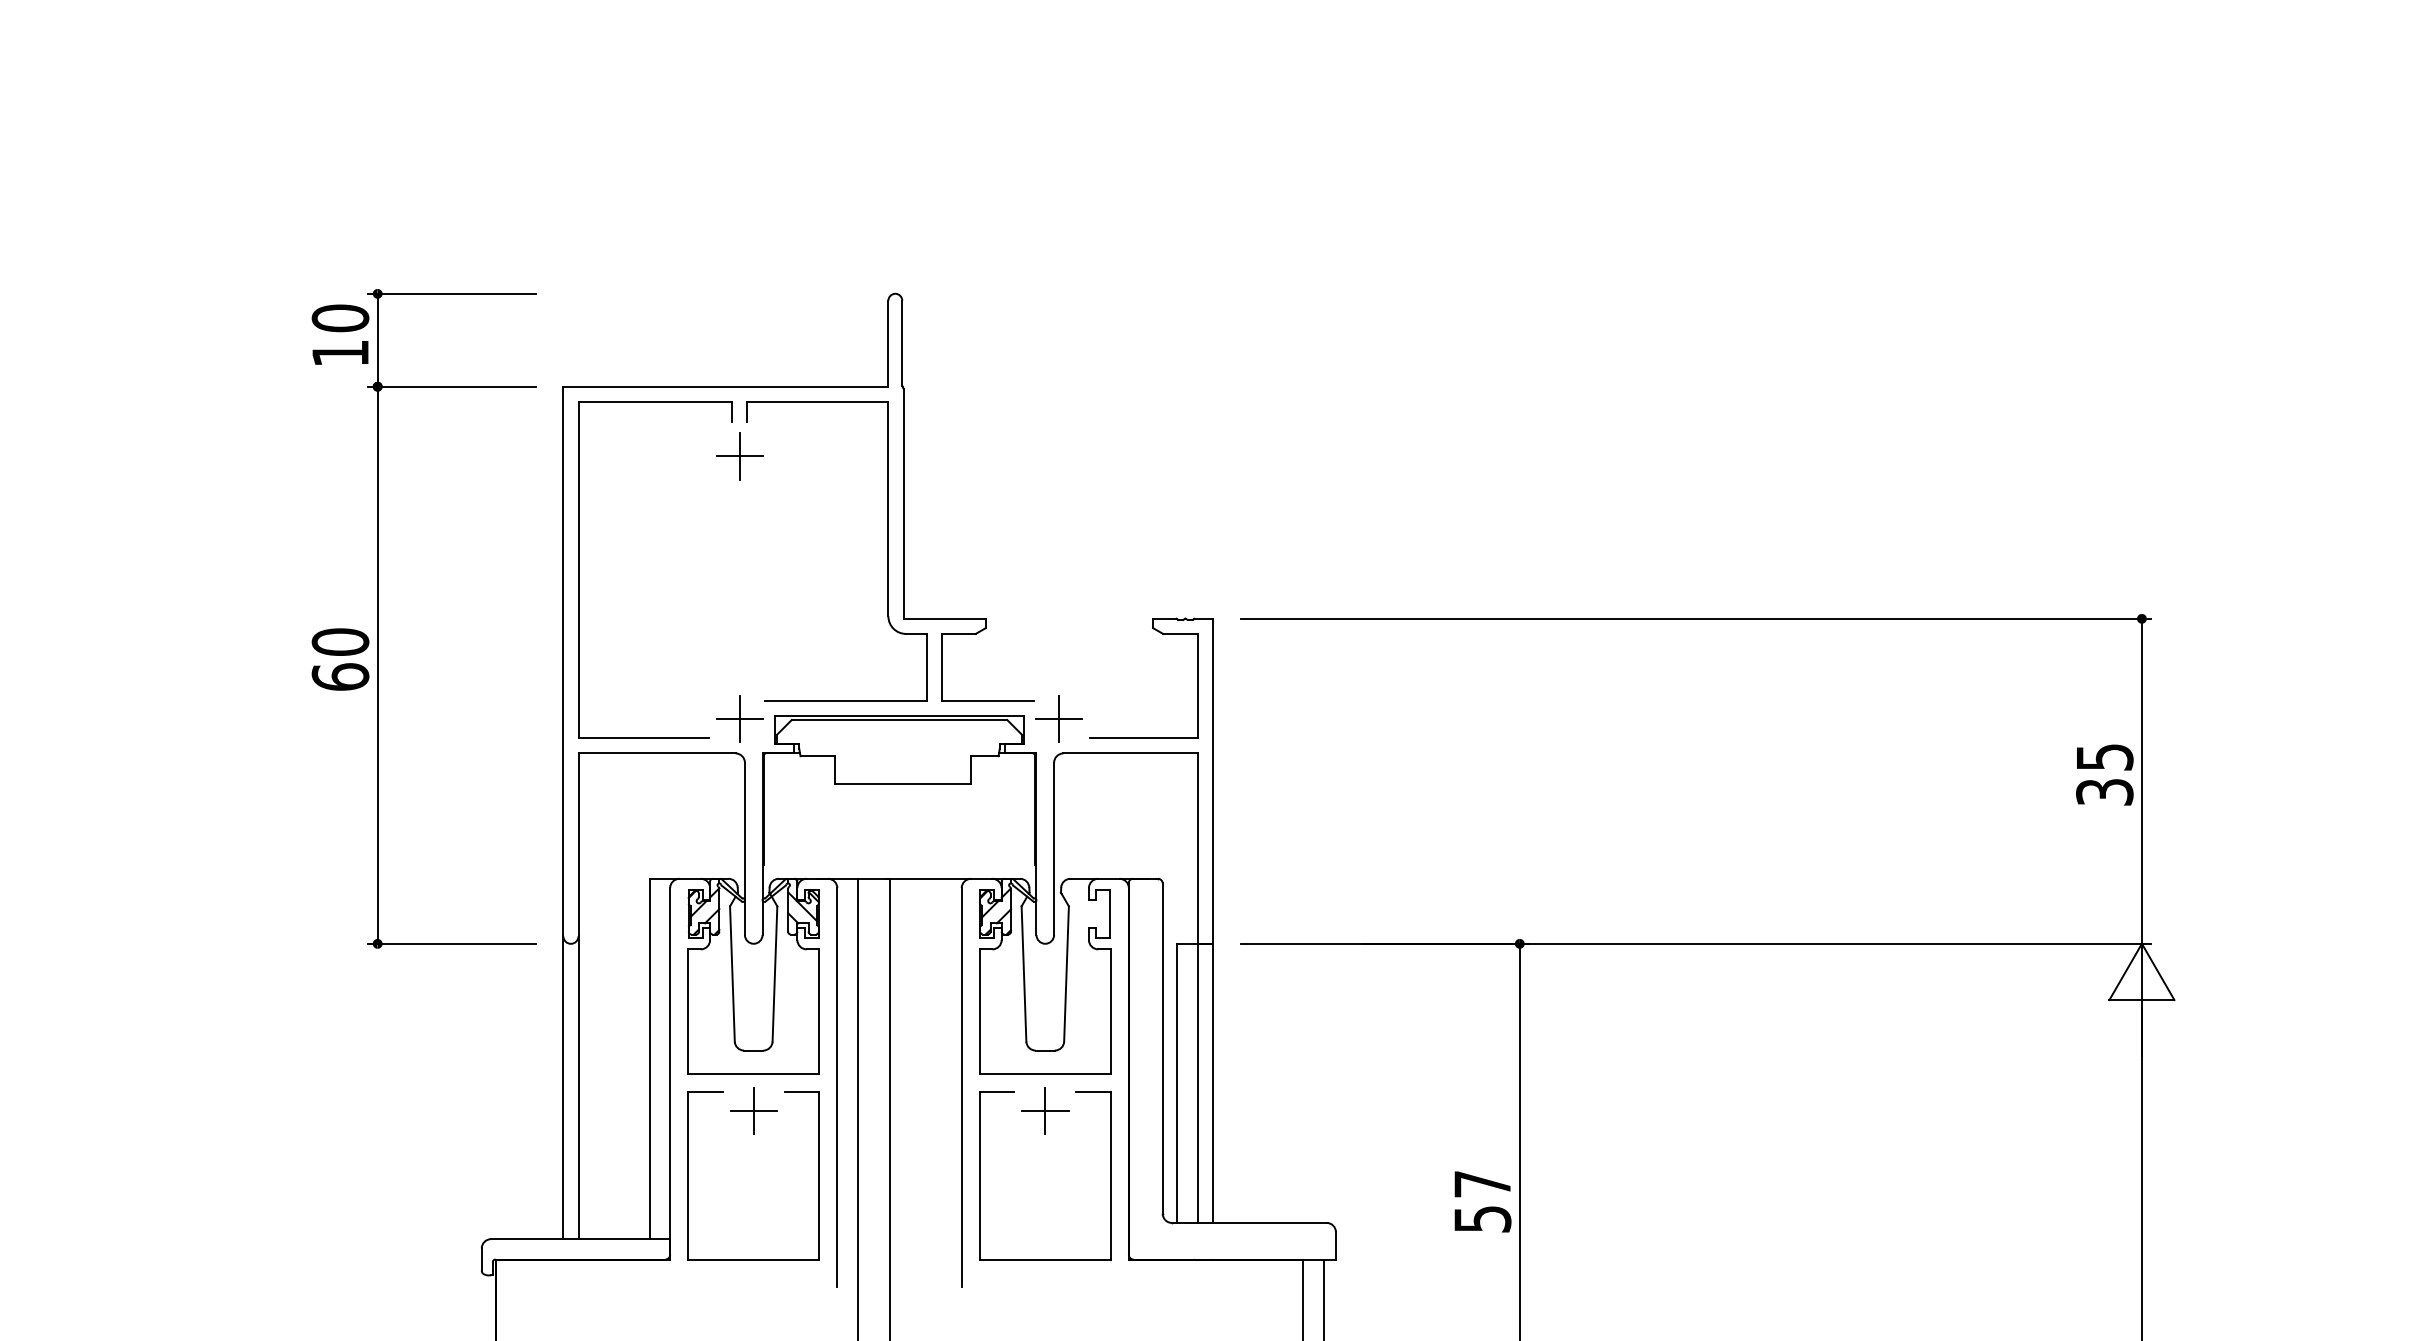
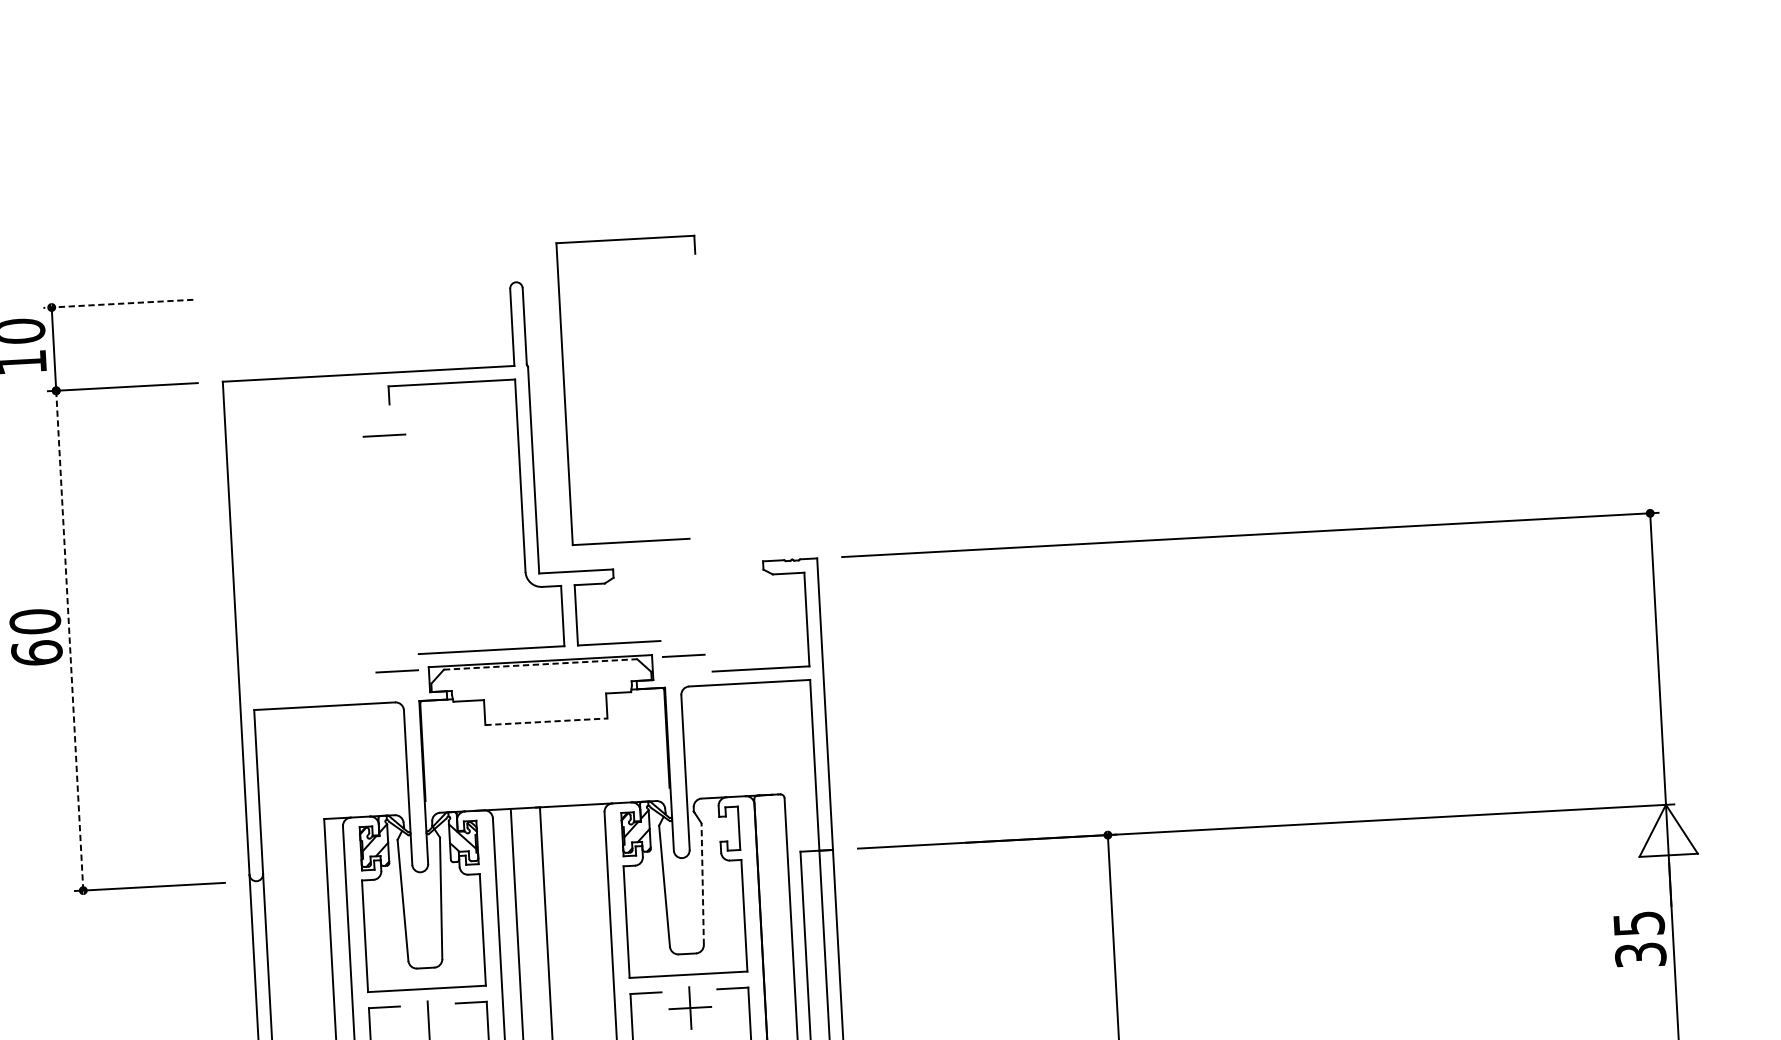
line: (451, 293) -> (117, 303), solid -> dashed
line: (739, 456) -> (384, 435), removed
part: (579, 569) -> (565, 393), moved
line: (377, 665) -> (69, 640), solid -> dashed
line: (739, 718) -> (396, 670), removed
line: (1059, 718) -> (684, 655), removed
line: (899, 720) -> (540, 664), solid -> dashed
text: (2104, 774) -> (1639, 939), moved
line: (903, 784) -> (547, 722), solid -> dashed
line: (1066, 974) -> (702, 884), solid -> dashed
line: (753, 1110) -> (428, 1021), removed

